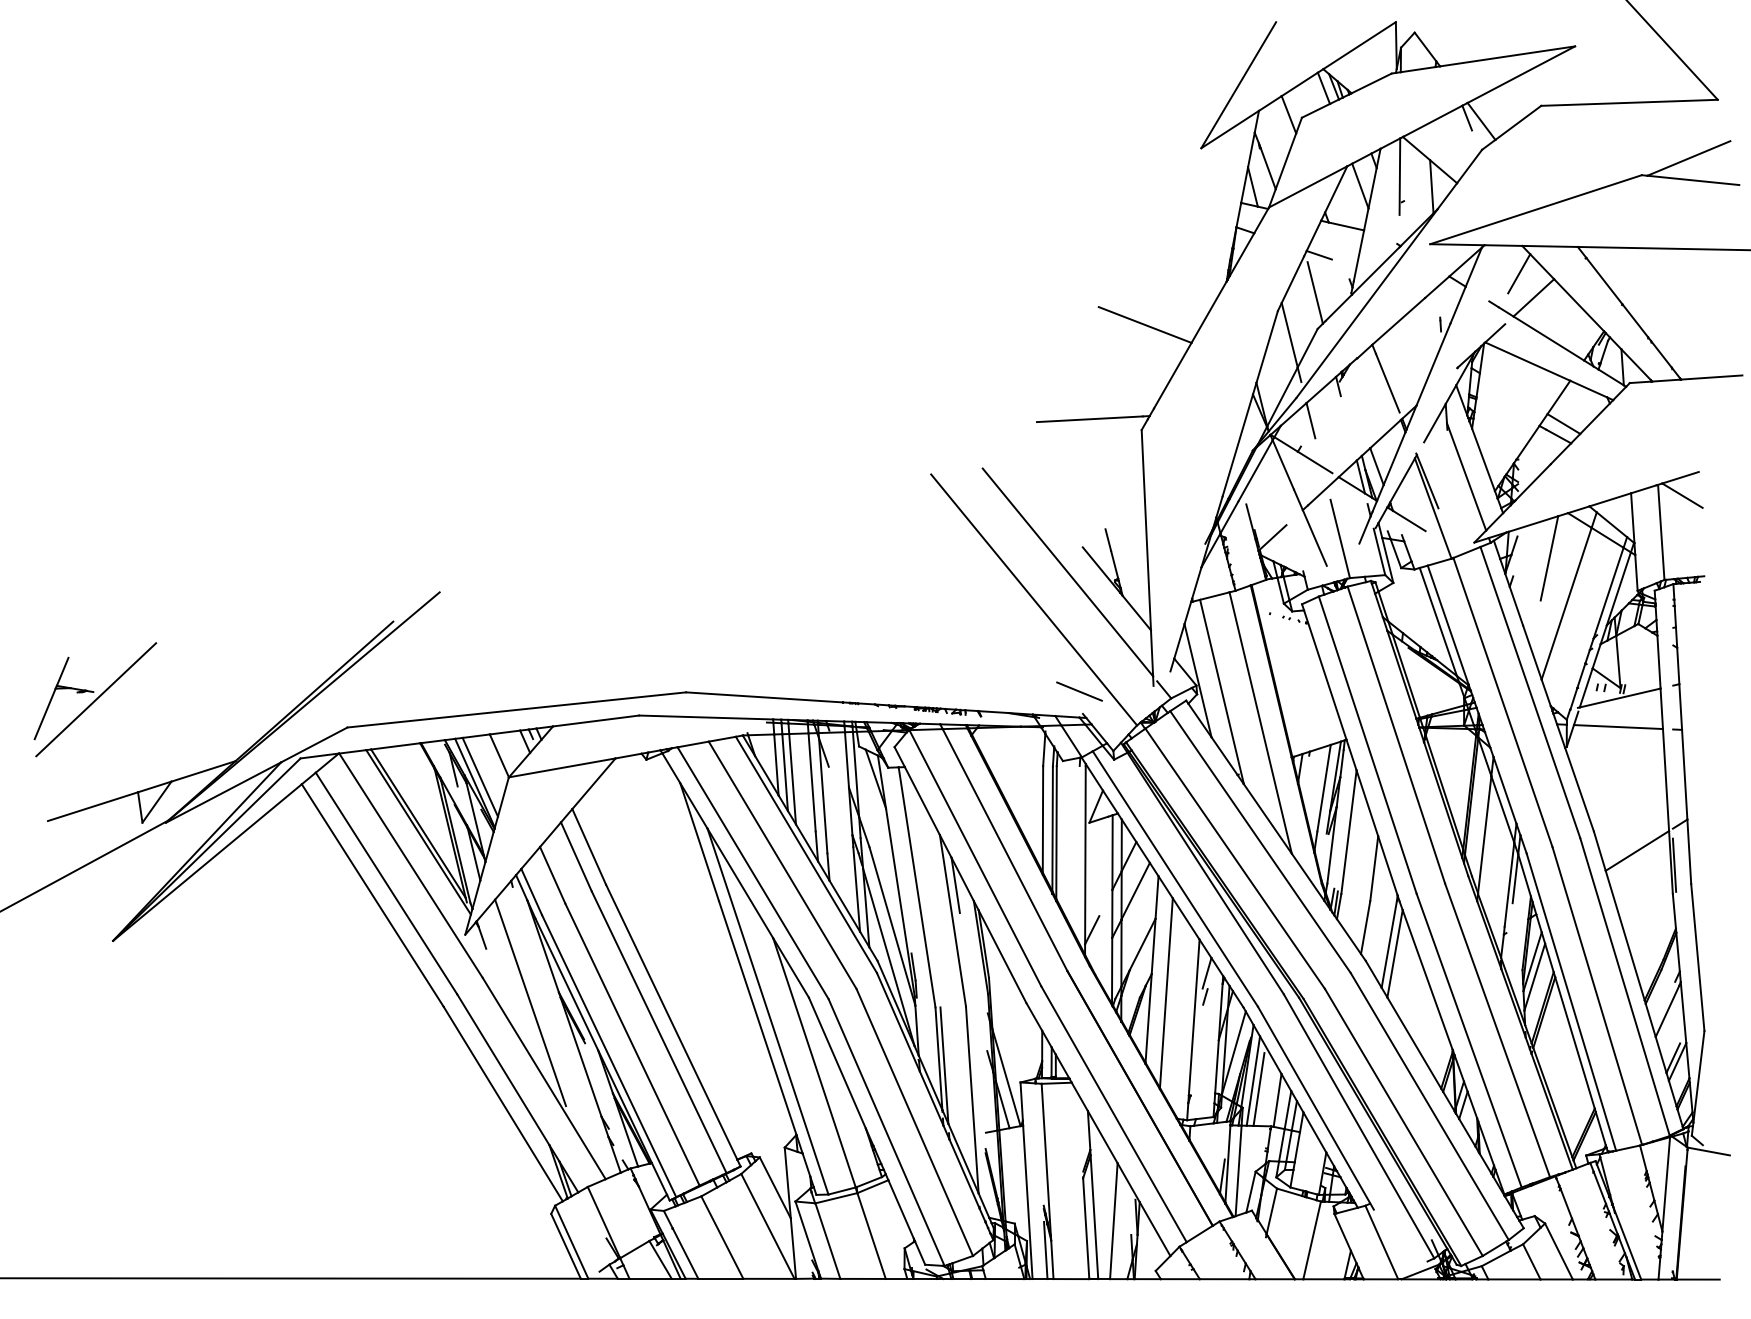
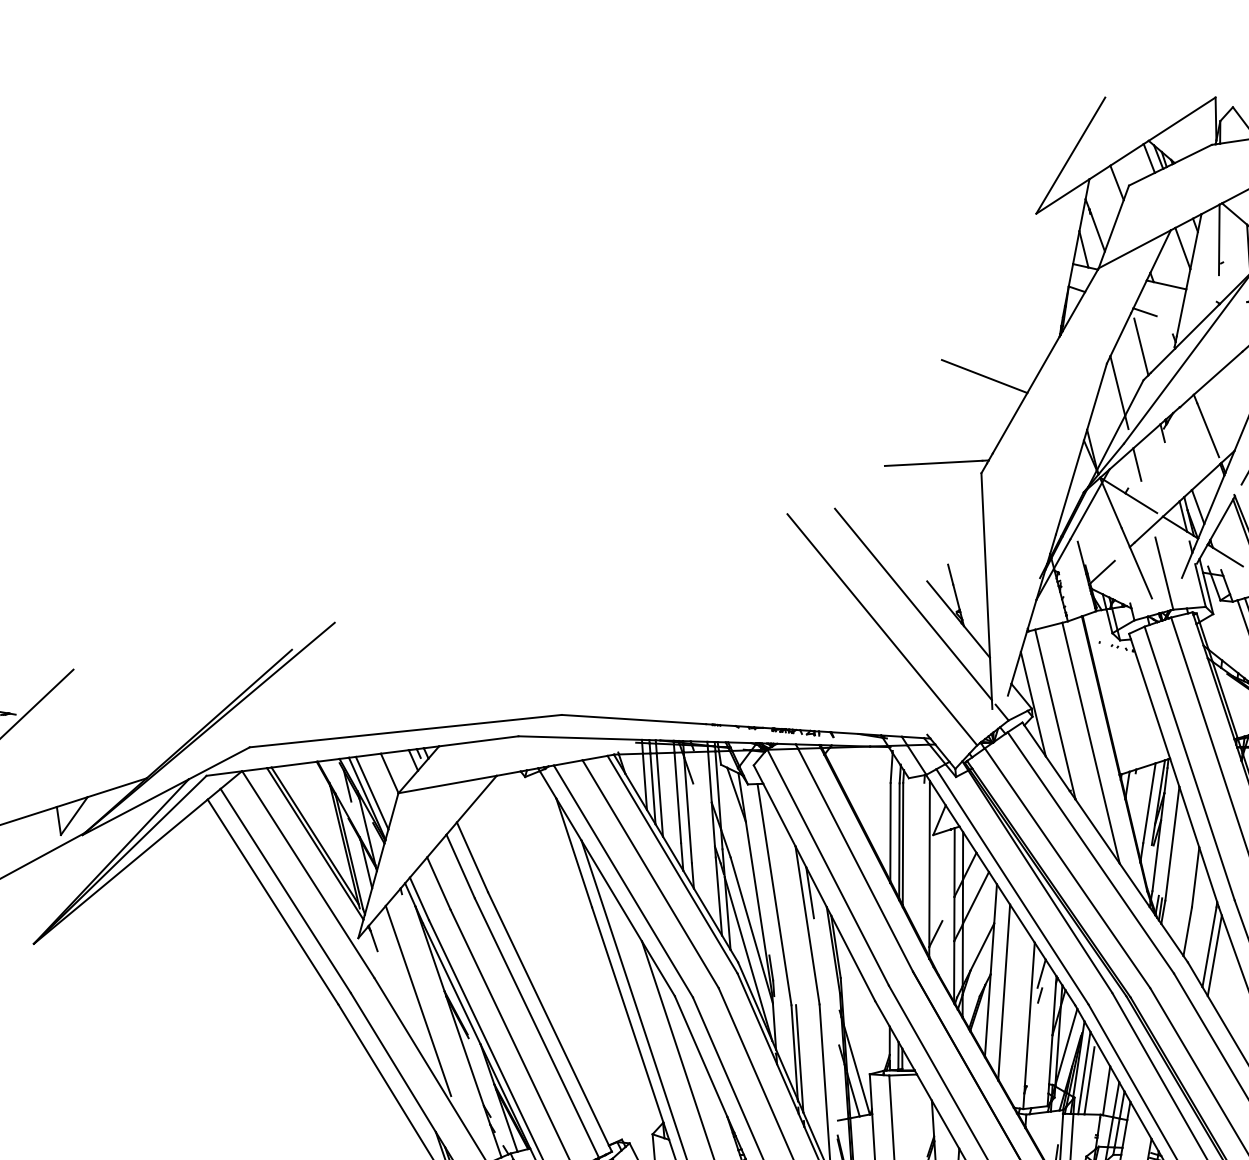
line: (1079, 691) -> (924, 714), removed

